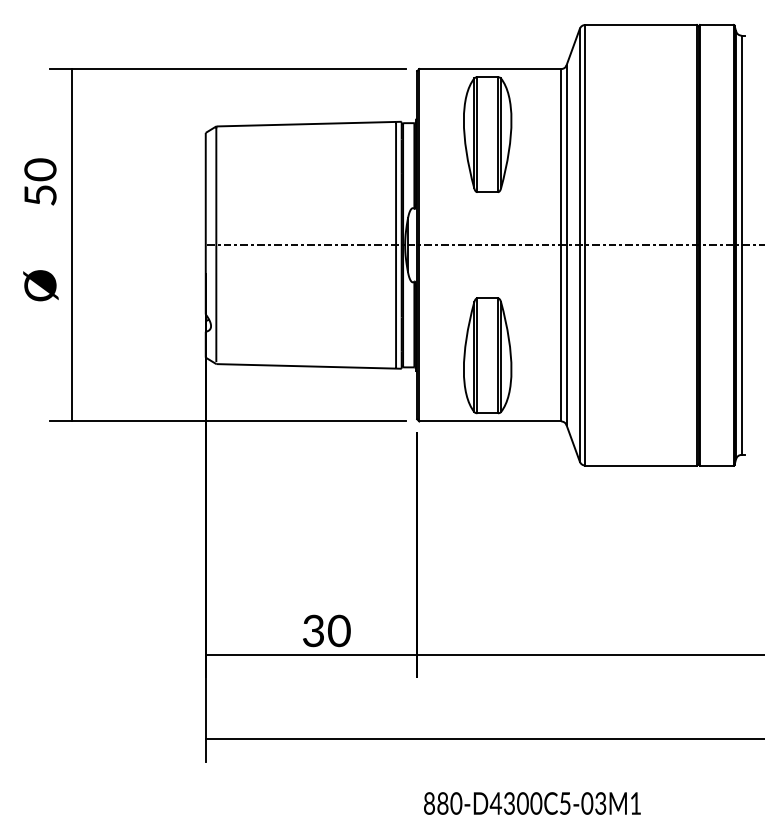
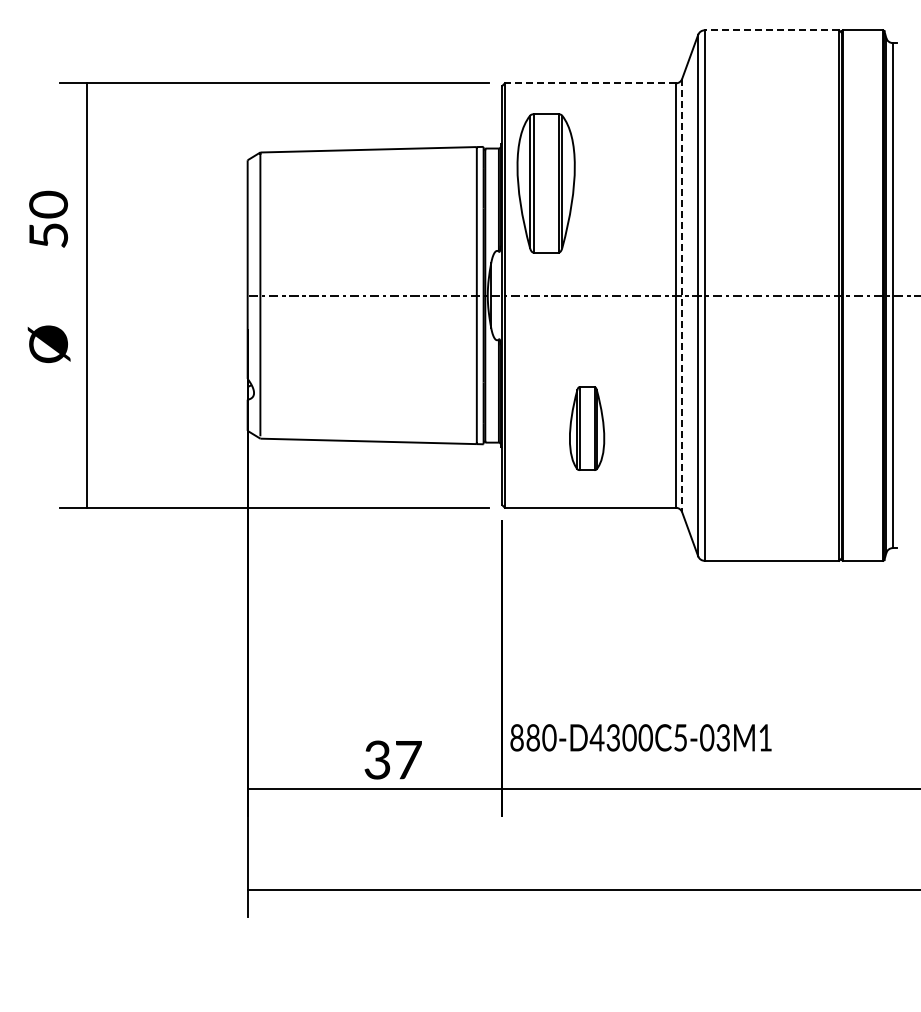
line: (640, 25) -> (771, 30), solid -> dashed
line: (489, 69) -> (589, 83), solid -> dashed
part: (487, 134) -> (545, 183), moved
line: (566, 245) -> (682, 295), solid -> dashed
part: (487, 355) -> (586, 428), size x0.6
text: (339, 630) -> (408, 759), 30 -> 37
text: (531, 803) -> (640, 737), moved

